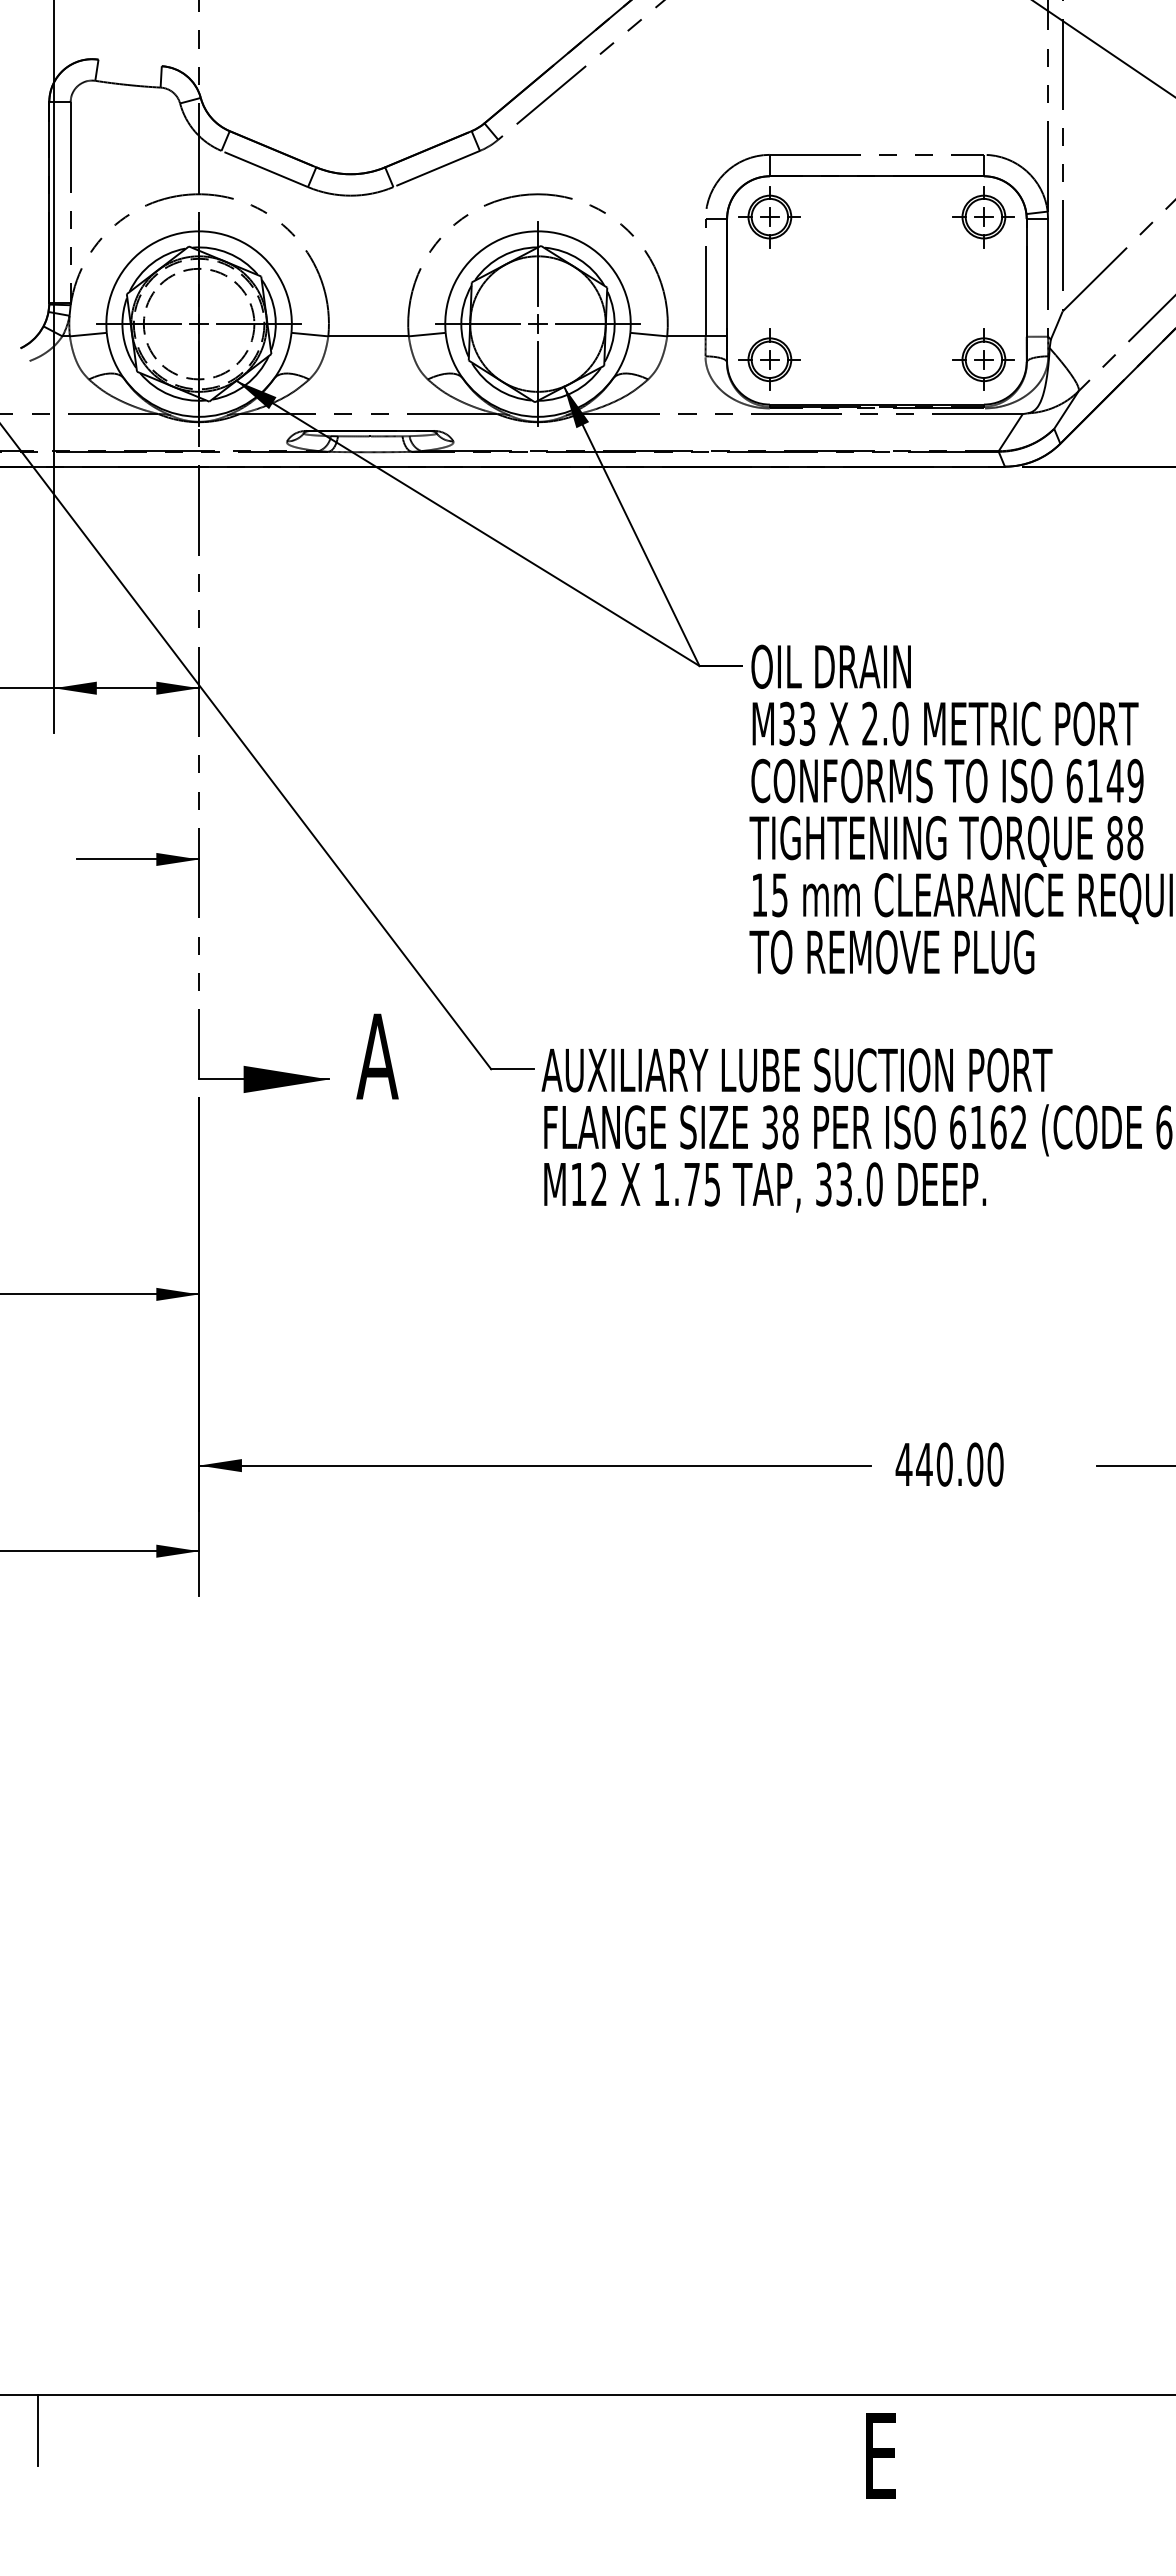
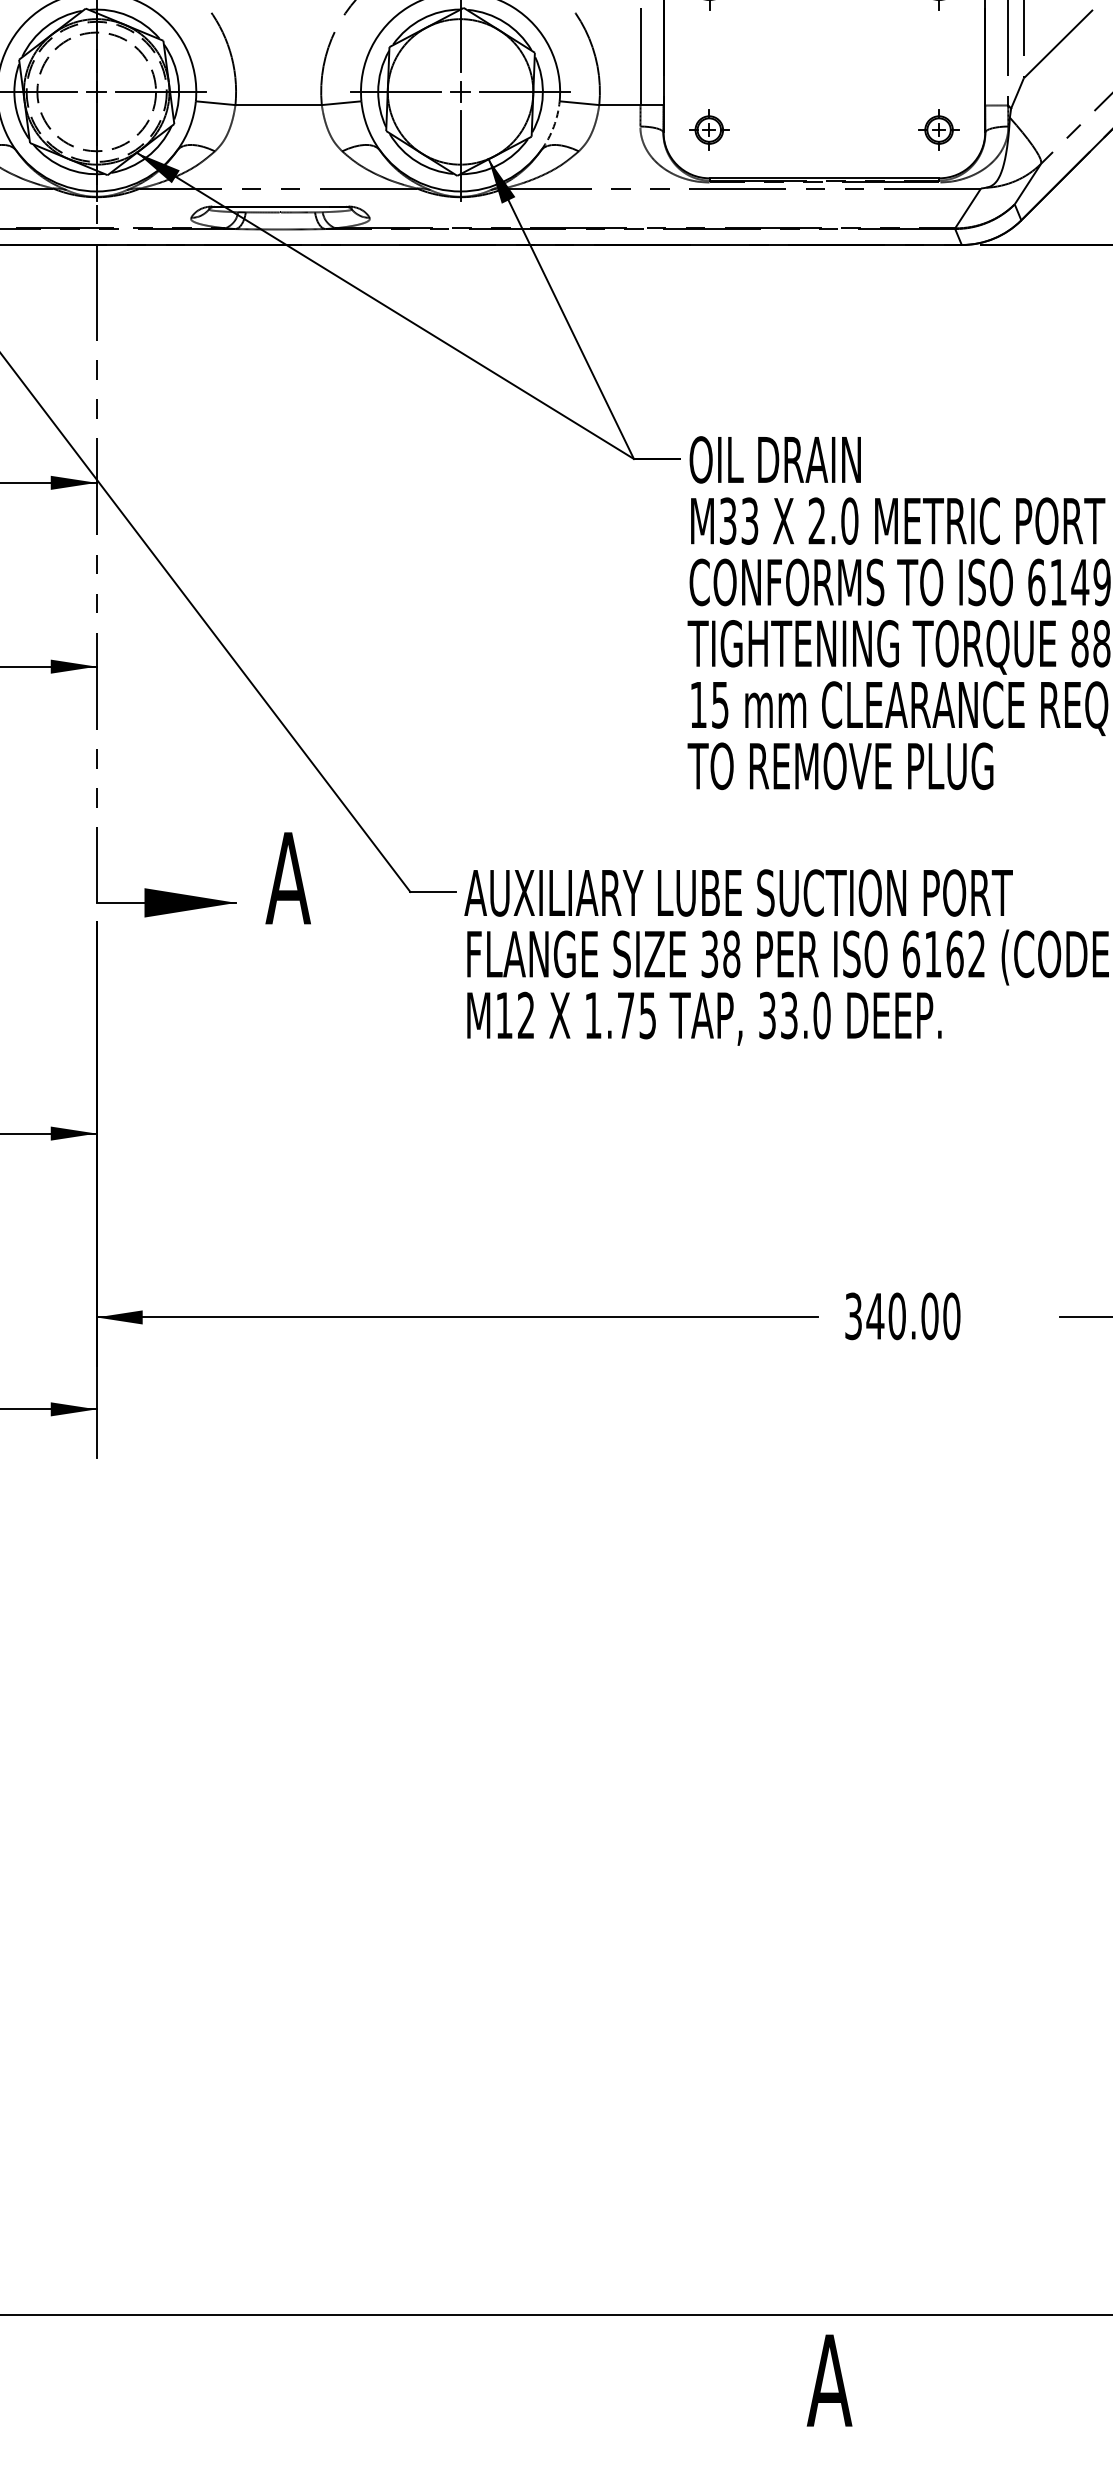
arc: (624, 356) -> (553, 126), solid -> dashed
part: (769, 359) -> (709, 129), size x0.6
part: (983, 359) -> (938, 129), size x0.6
text: (903, 1464) -> (852, 1316), 440.00 -> 340.00
text: (881, 2455) -> (829, 2380), E -> A

